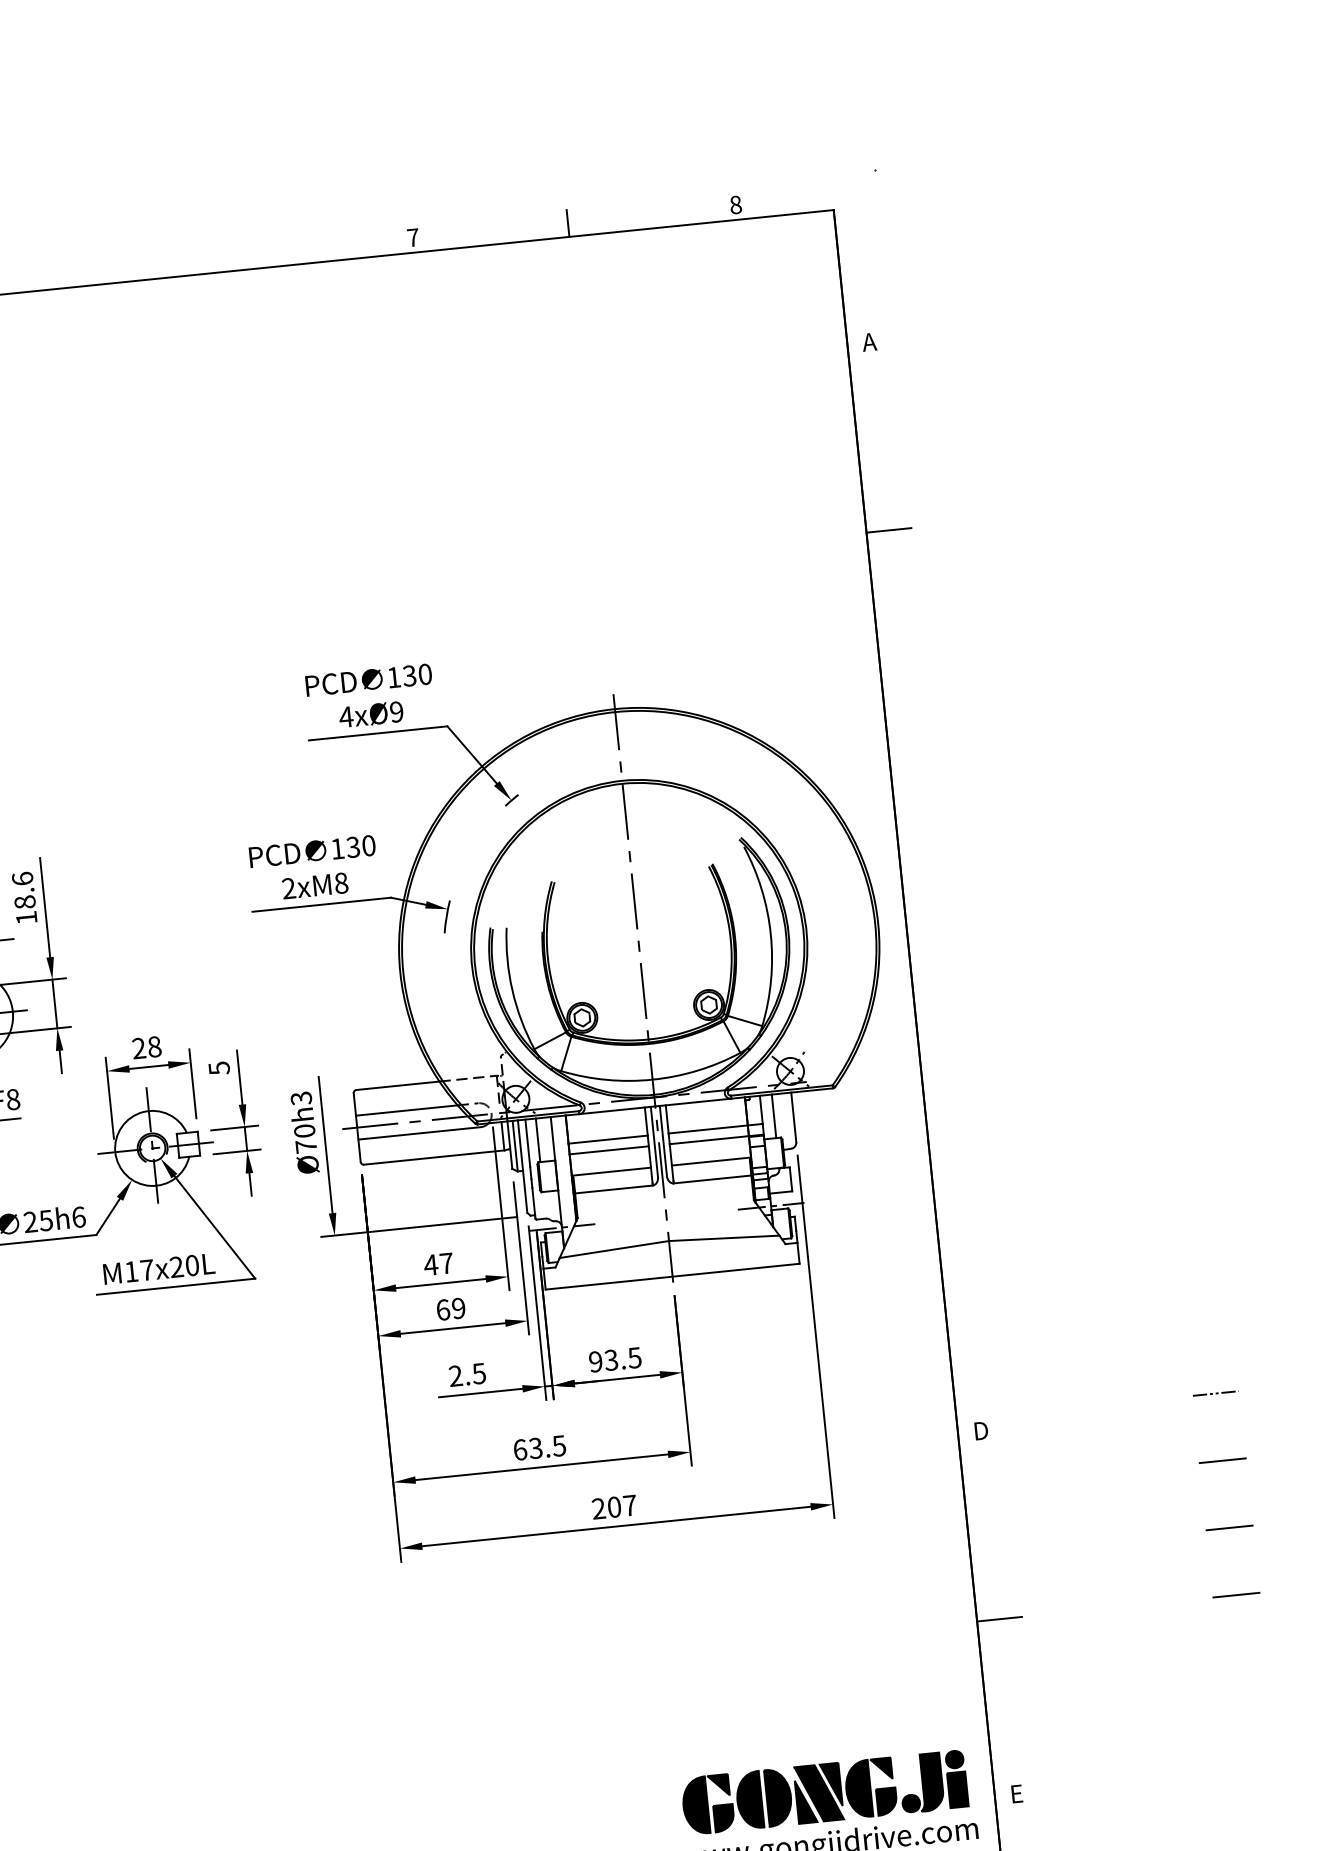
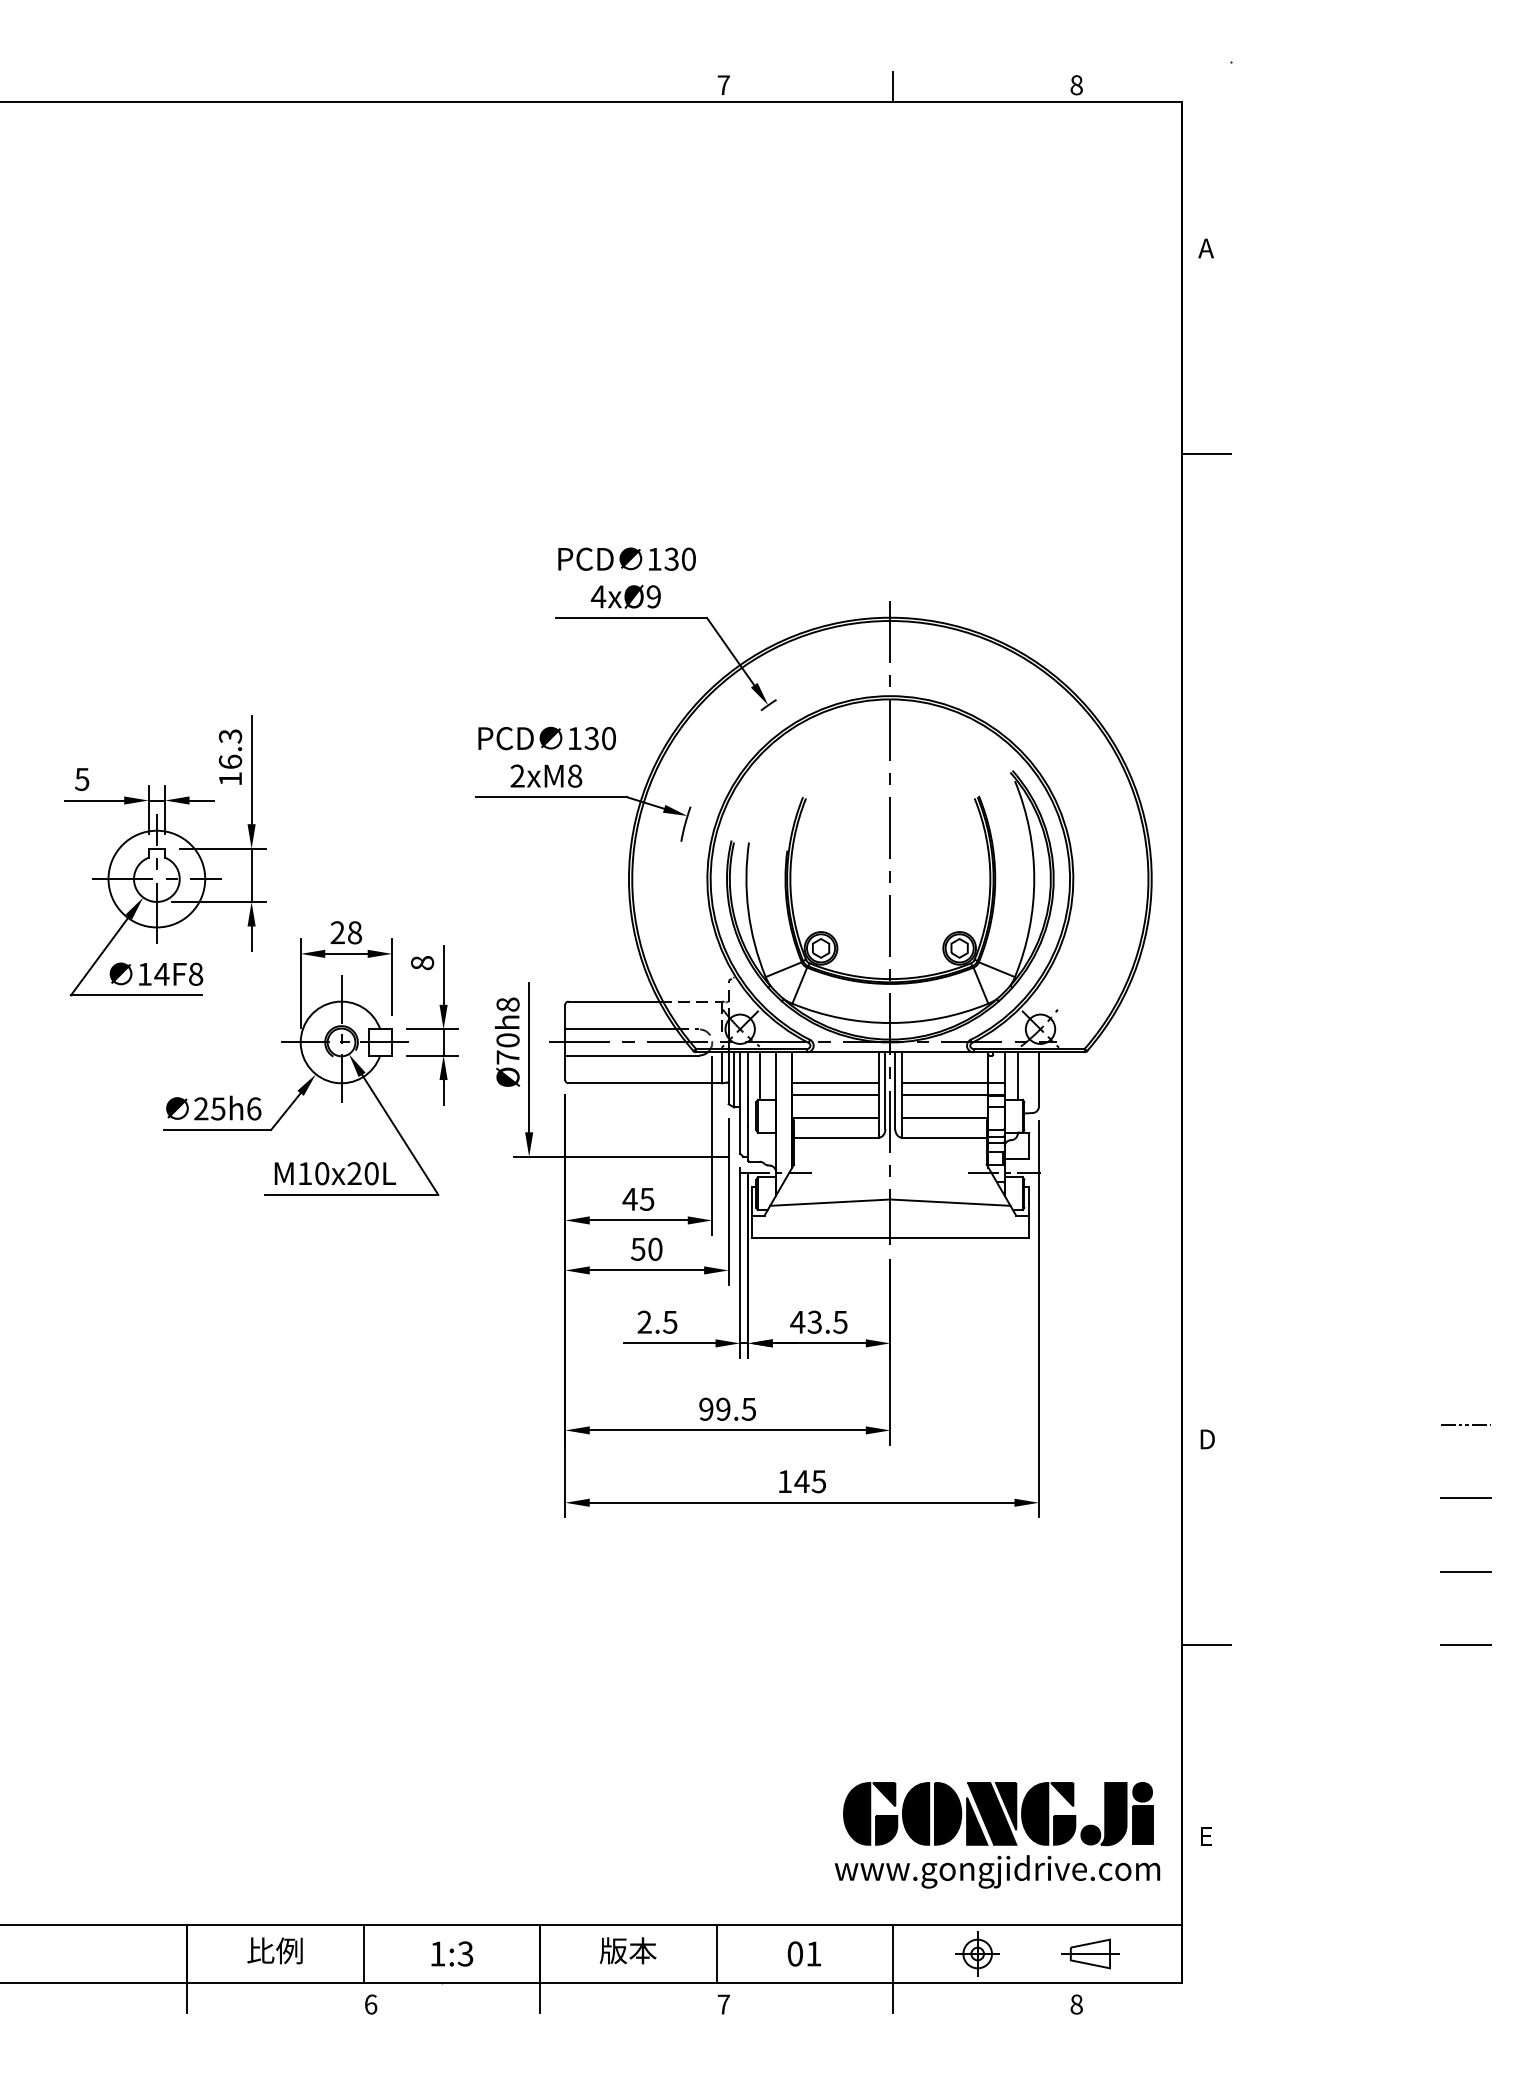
text: (23, 889) -> (230, 748), 18.6 -> 16.3
text: (219, 1068) -> (422, 963), 5 -> 8
text: (300, 1098) -> (507, 1004), Ø70h3 -> Ø70h8
text: (446, 1263) -> (647, 1199), 47 -> 45
text: (147, 1270) -> (322, 1173), M17x20L -> M10x20L
text: (450, 1308) -> (646, 1248), 69 -> 50
text: (595, 1361) -> (797, 1321), 93.5 -> 43.5
text: (527, 1448) -> (714, 1408), 63.5 -> 99.5
text: (613, 1507) -> (801, 1481), 207 -> 145

